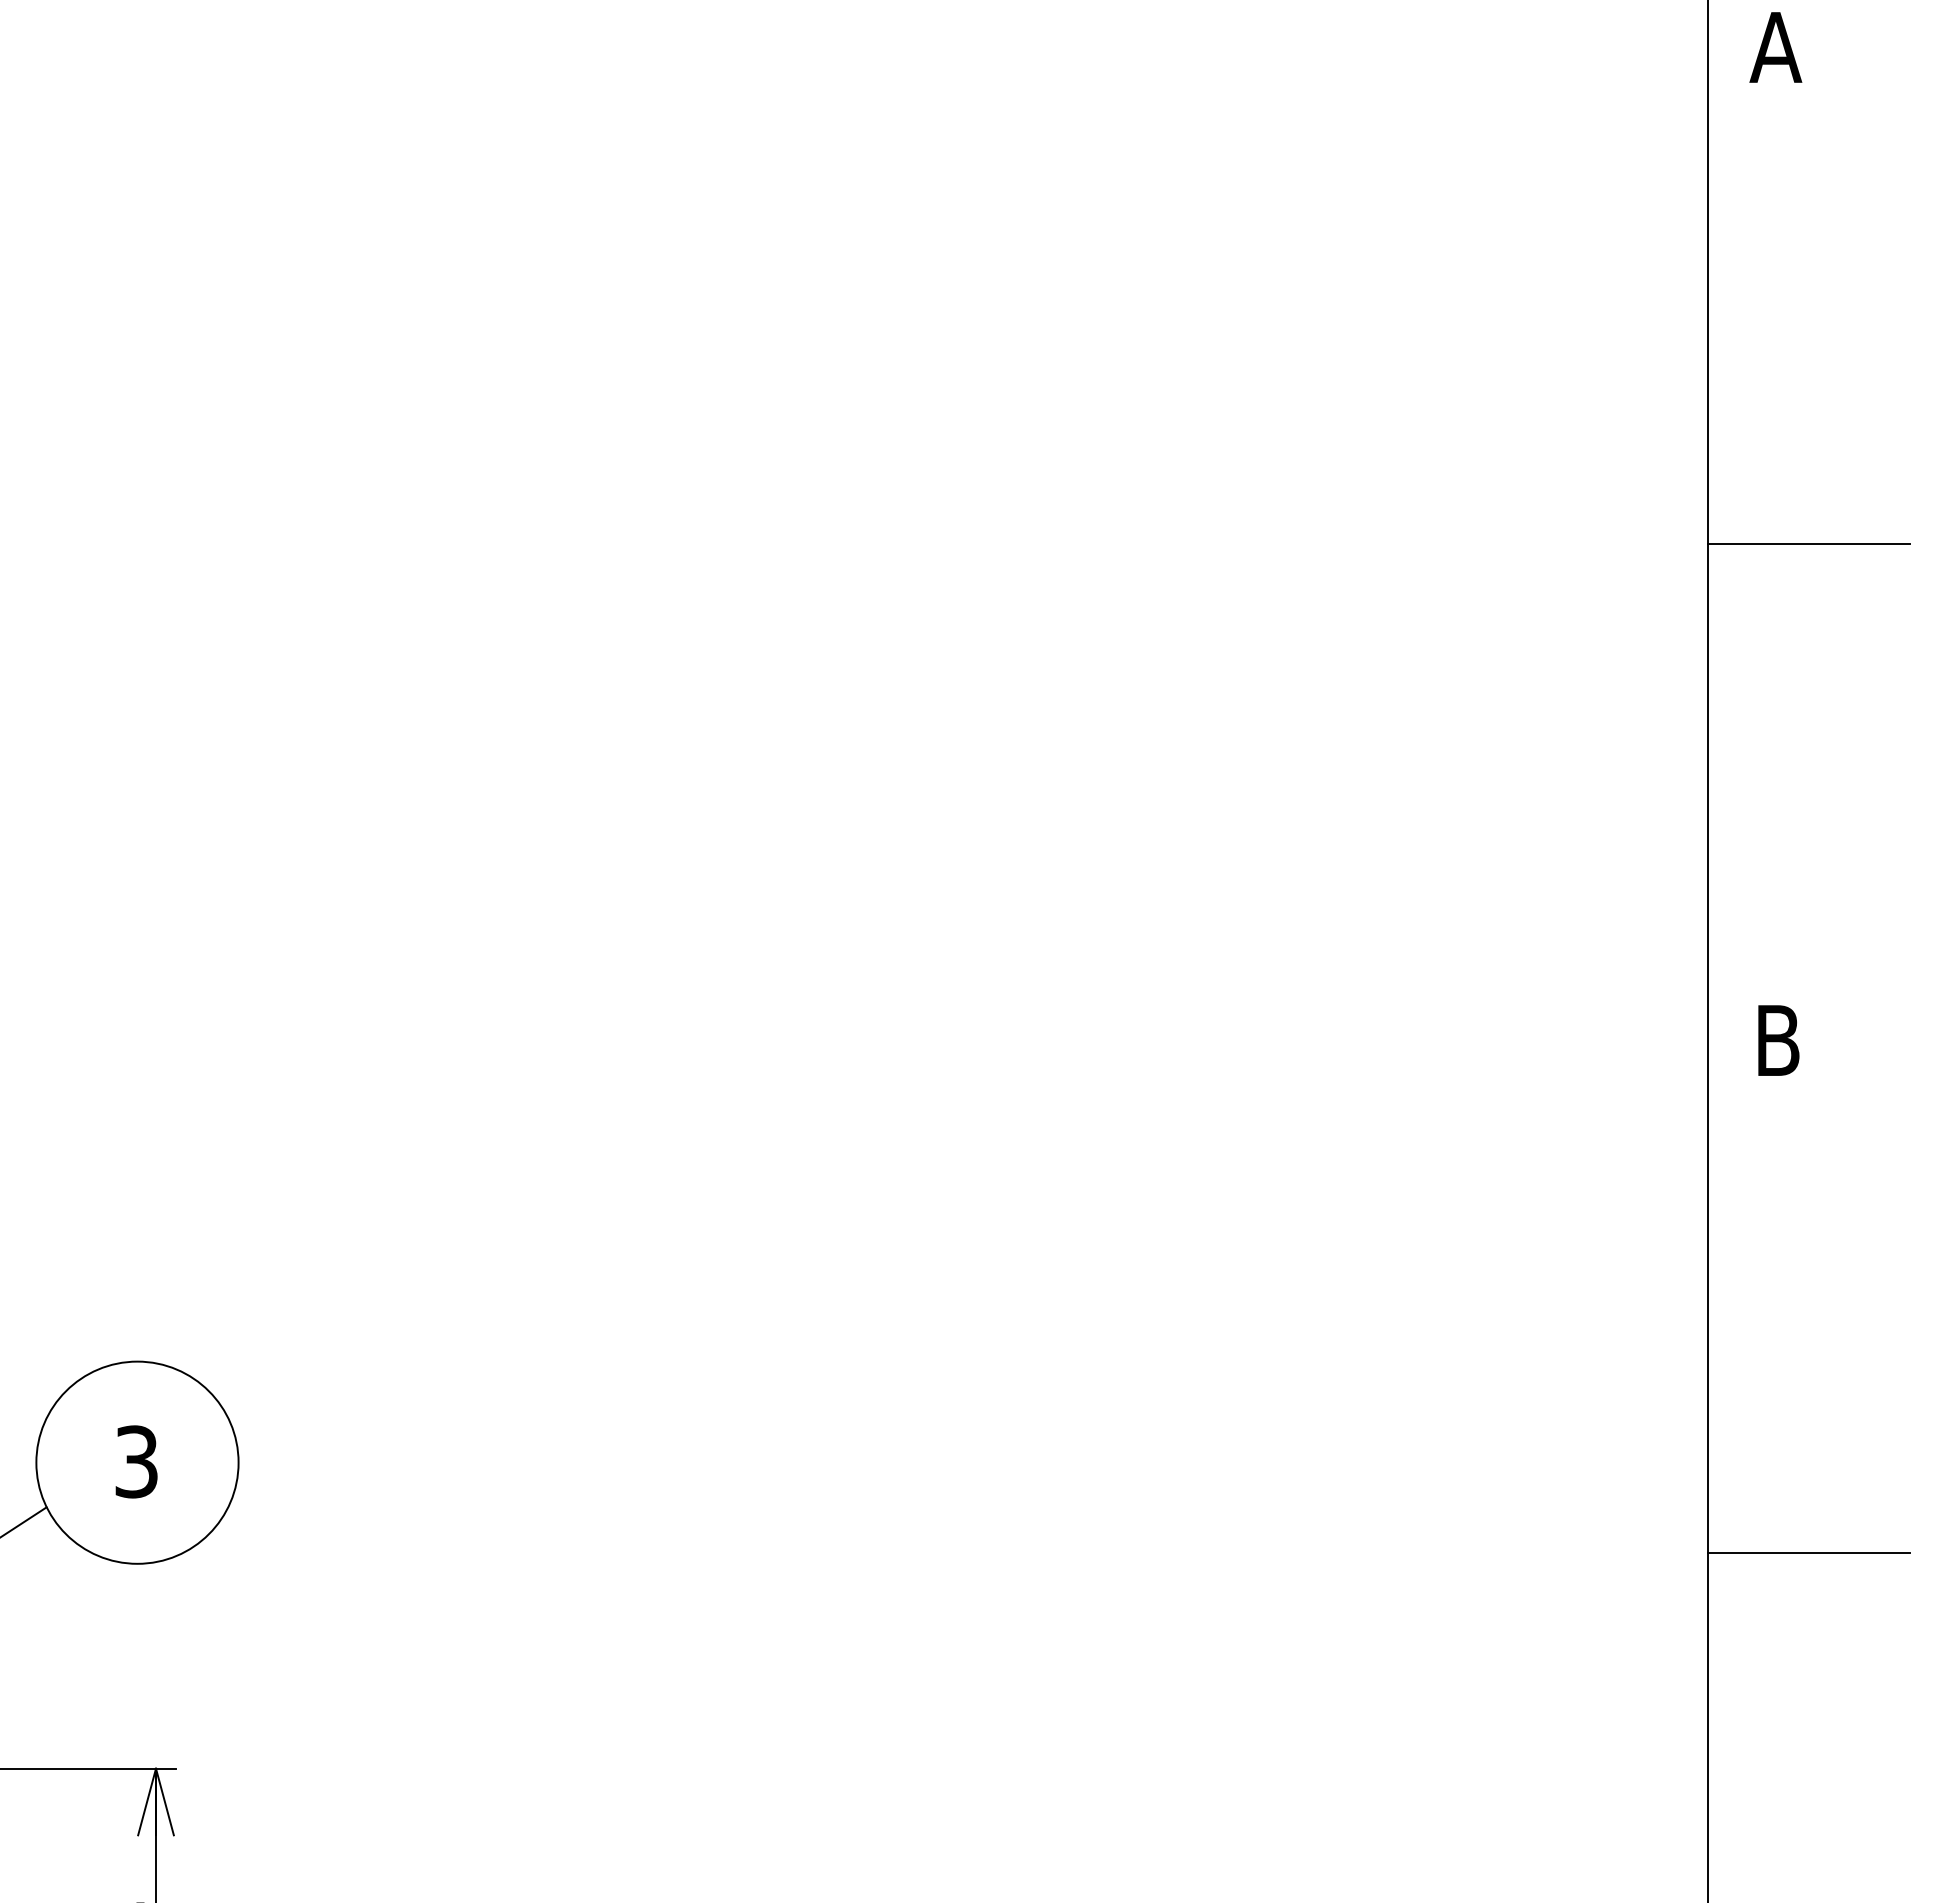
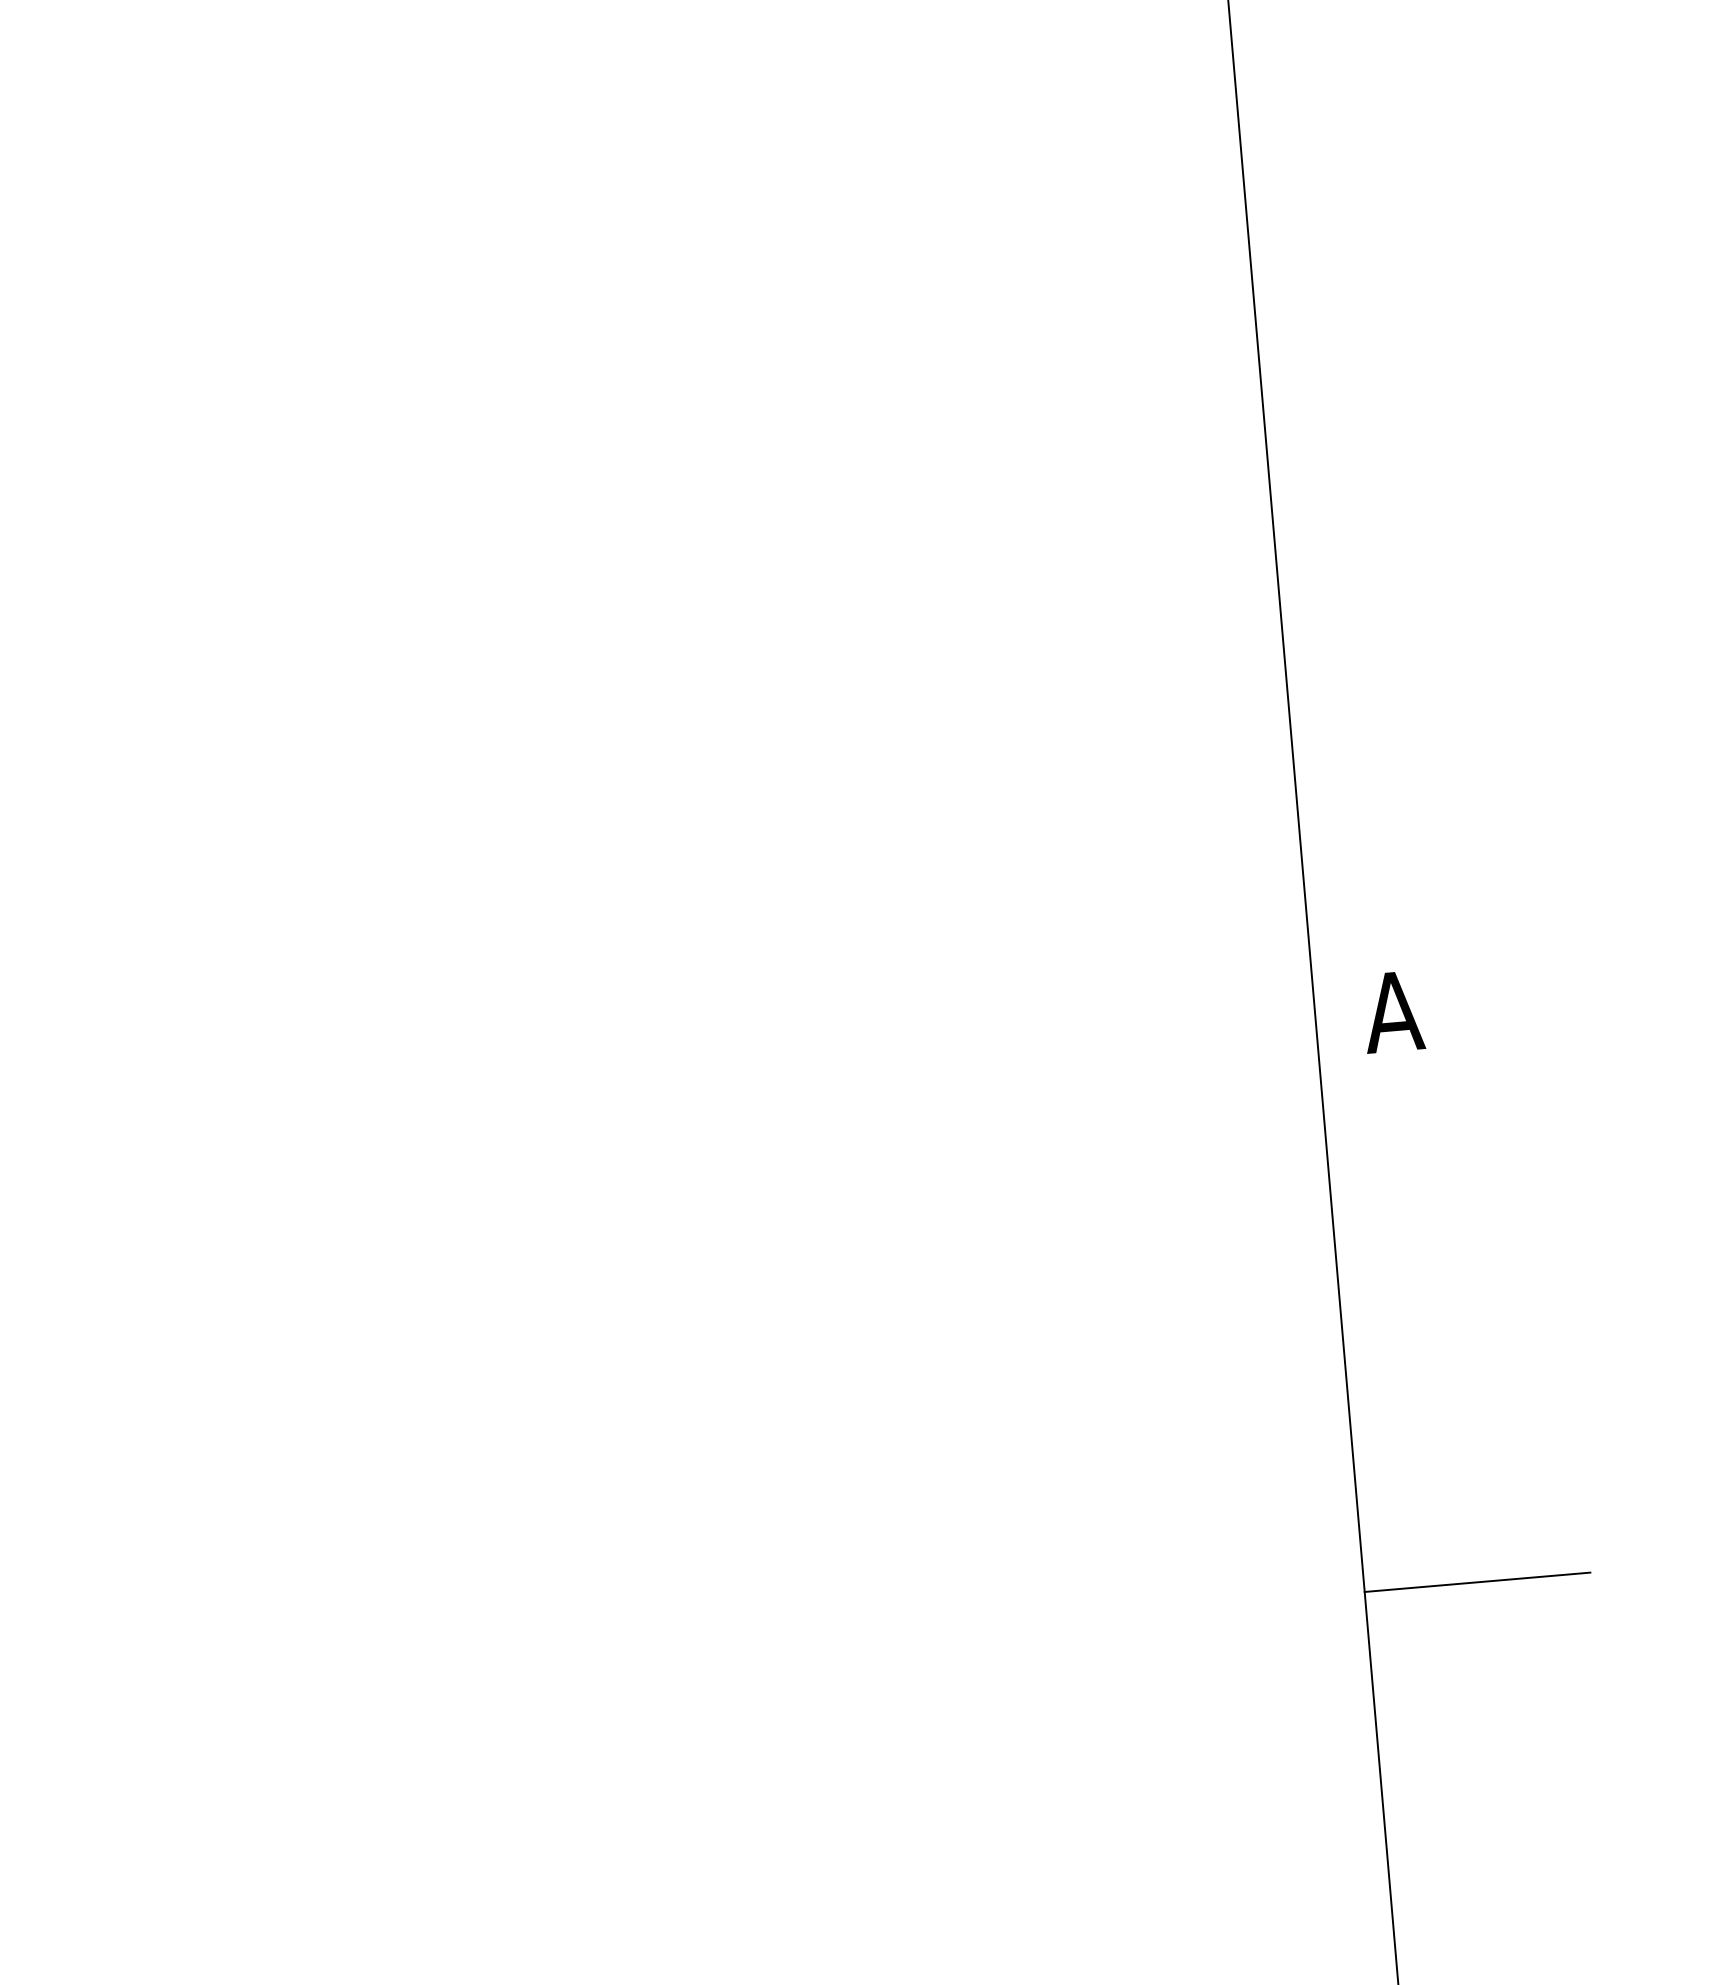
line: (1809, 544) -> (1381, 454), removed
text: (1777, 1040) -> (1392, 1011), B -> A

